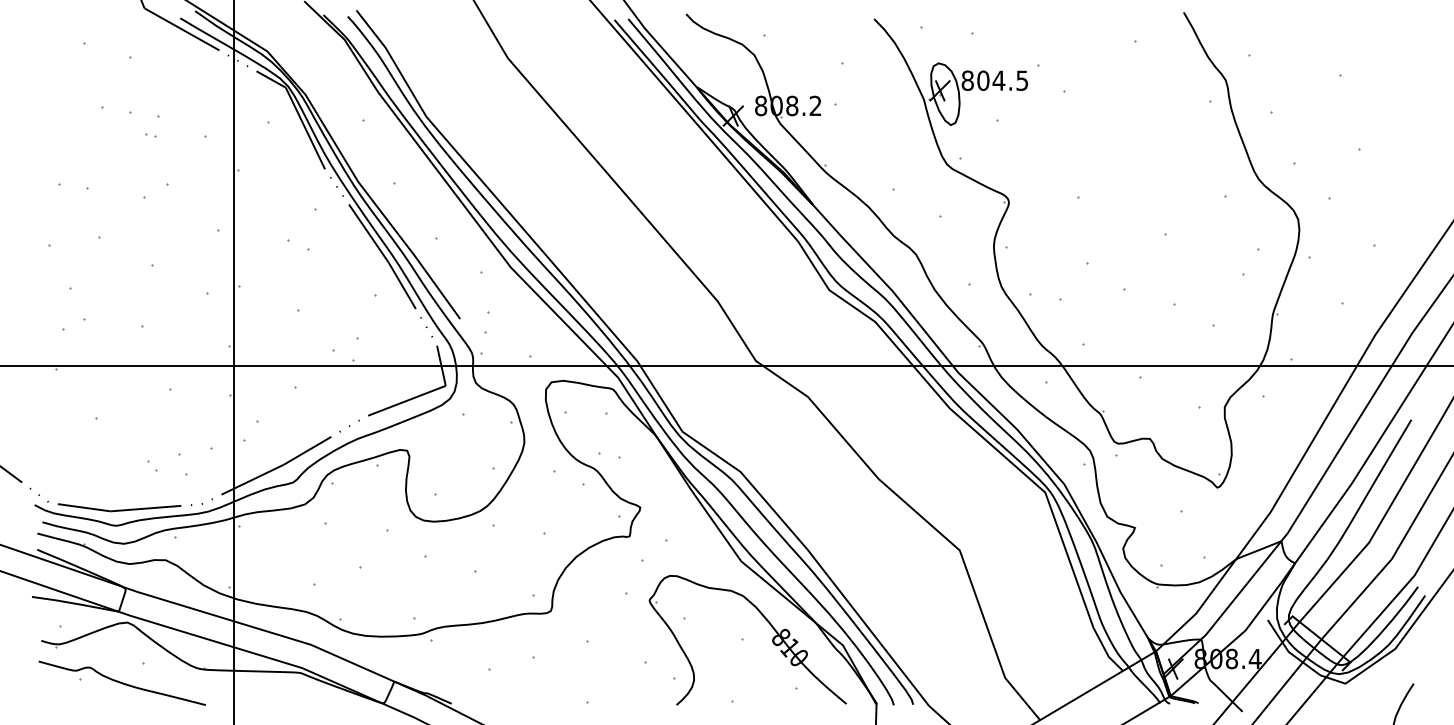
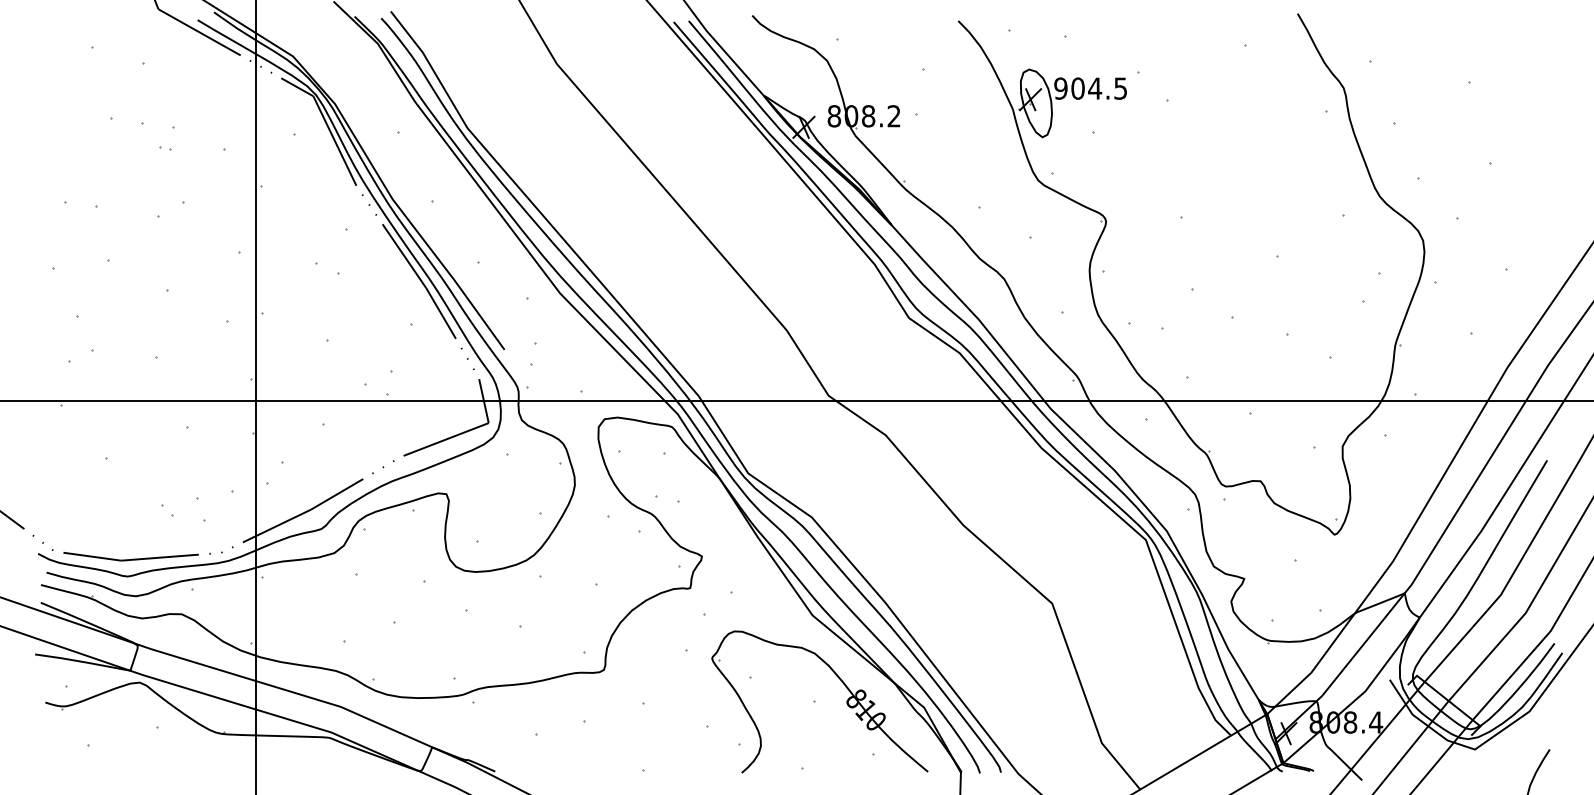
text: (967, 80) -> (1060, 88), 804.5 -> 904.5
curve: (121, 682) -> (133, 748), removed

